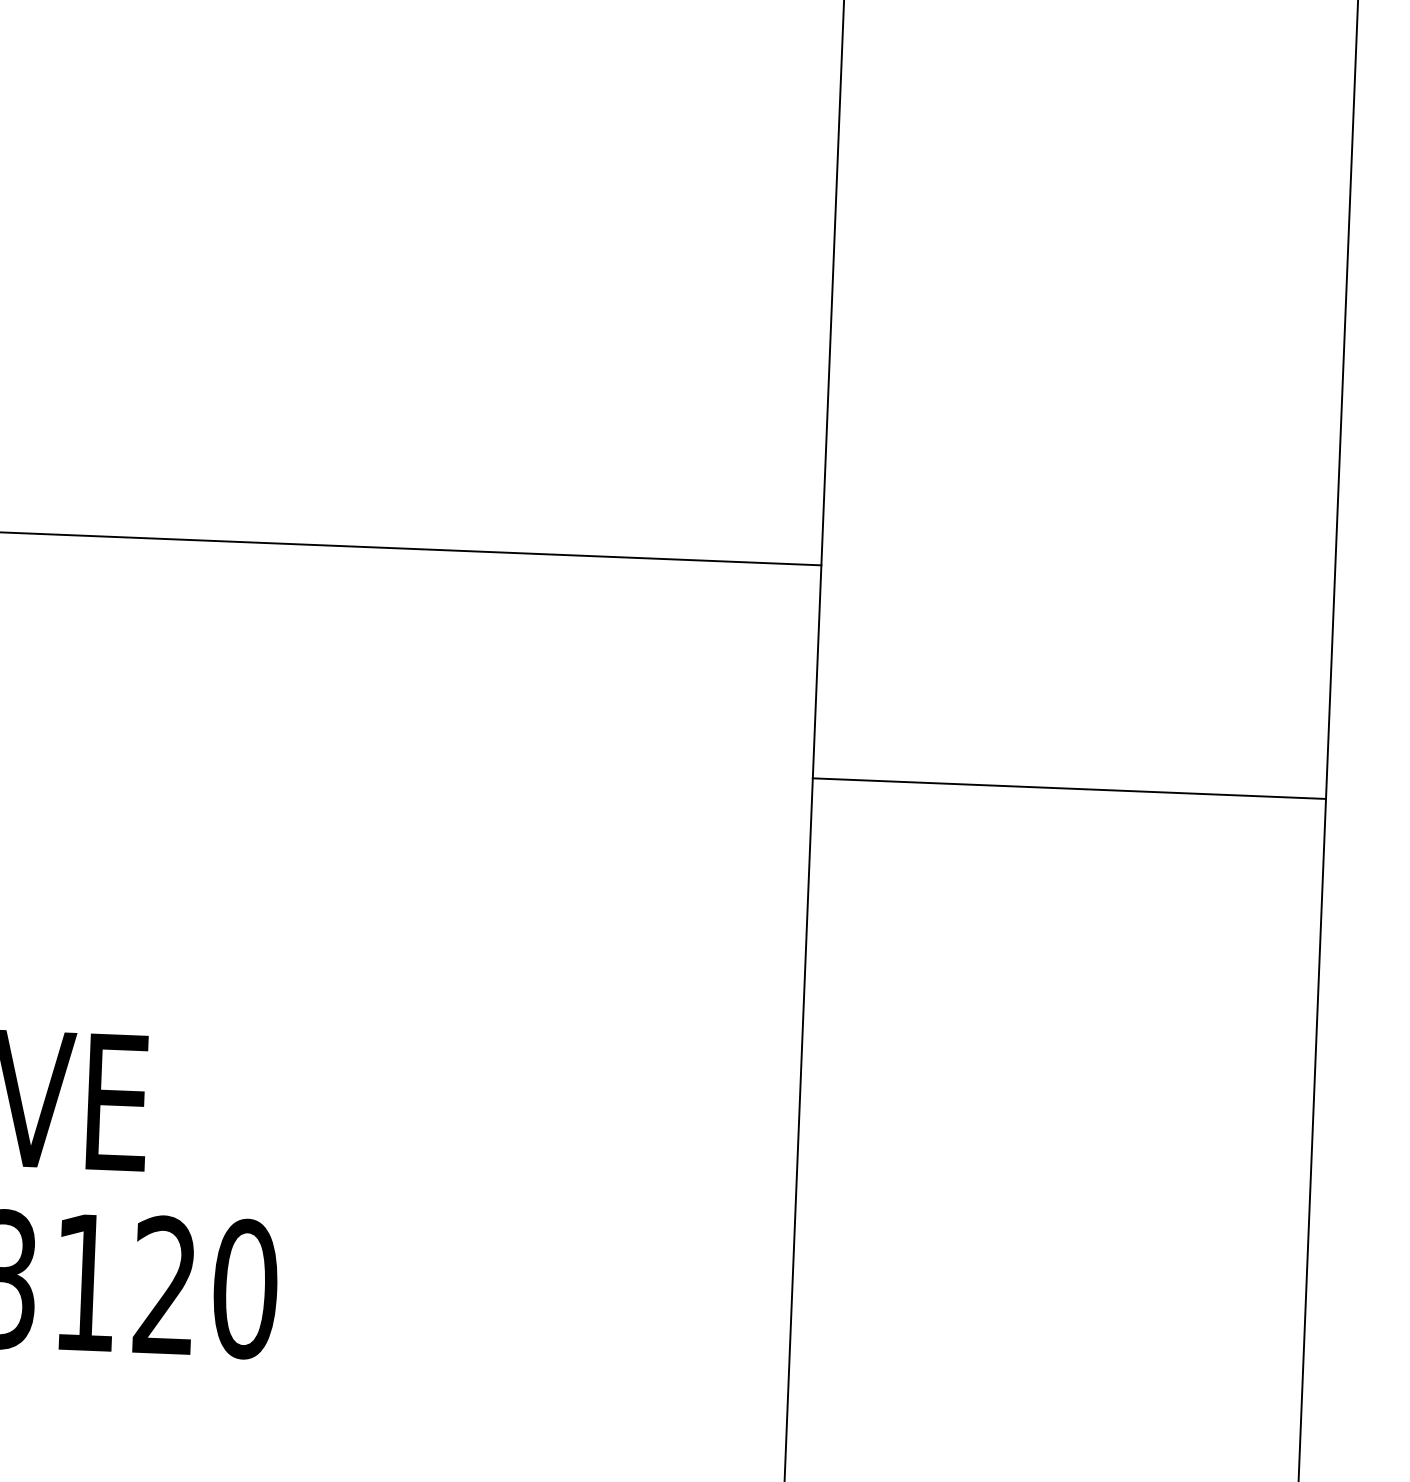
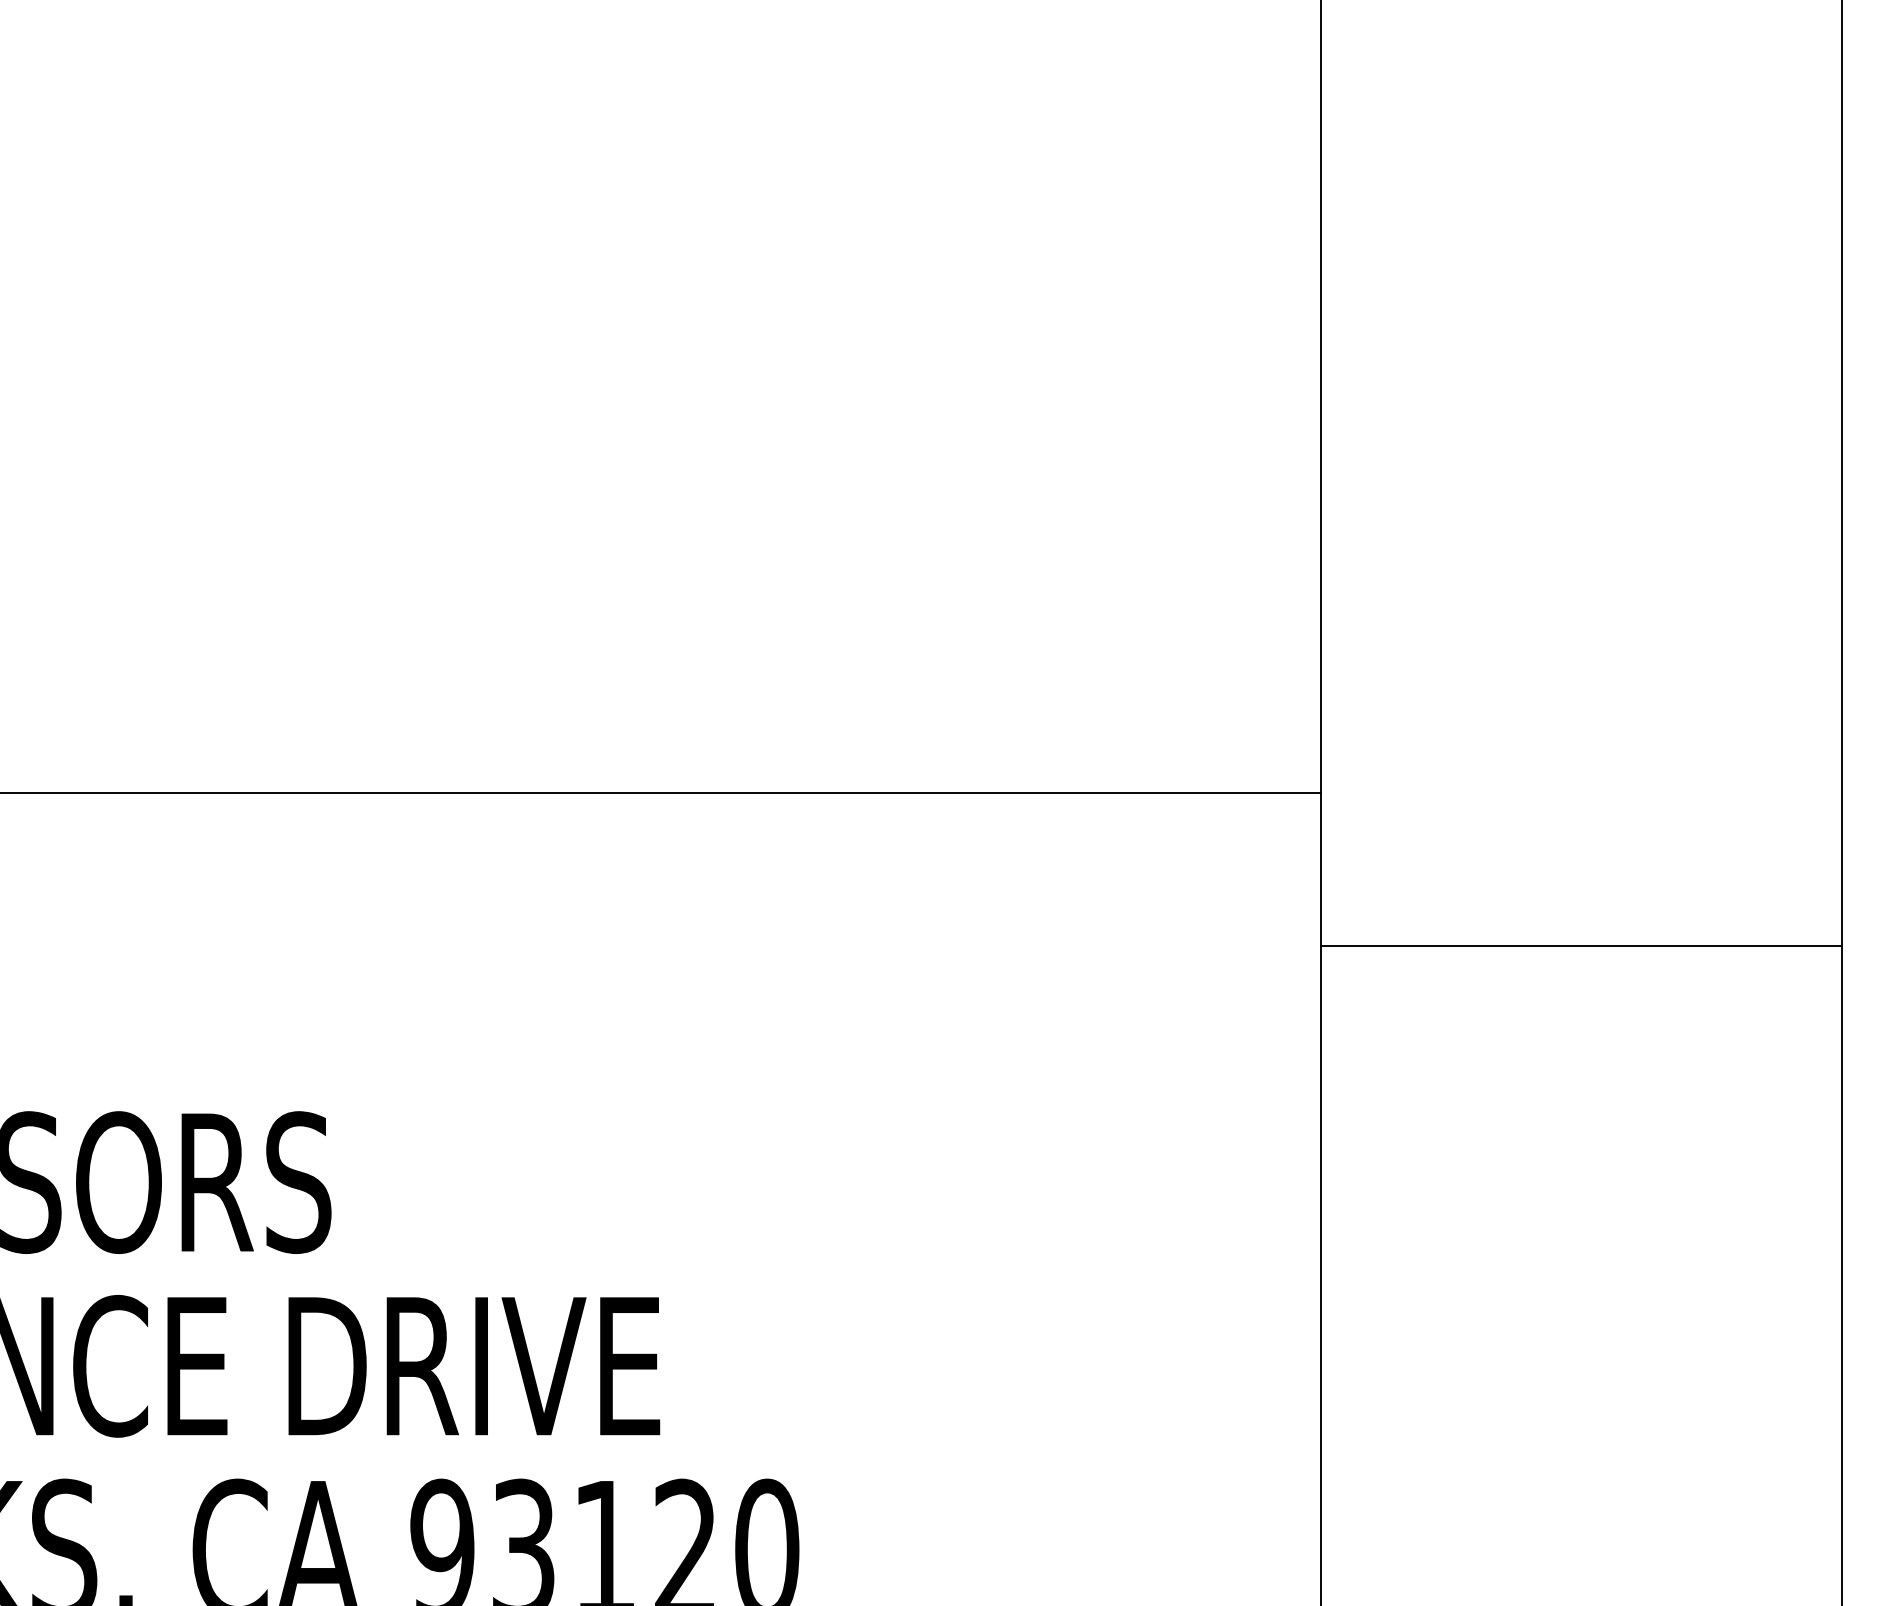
line: (1069, 788) -> (1581, 946), moved

